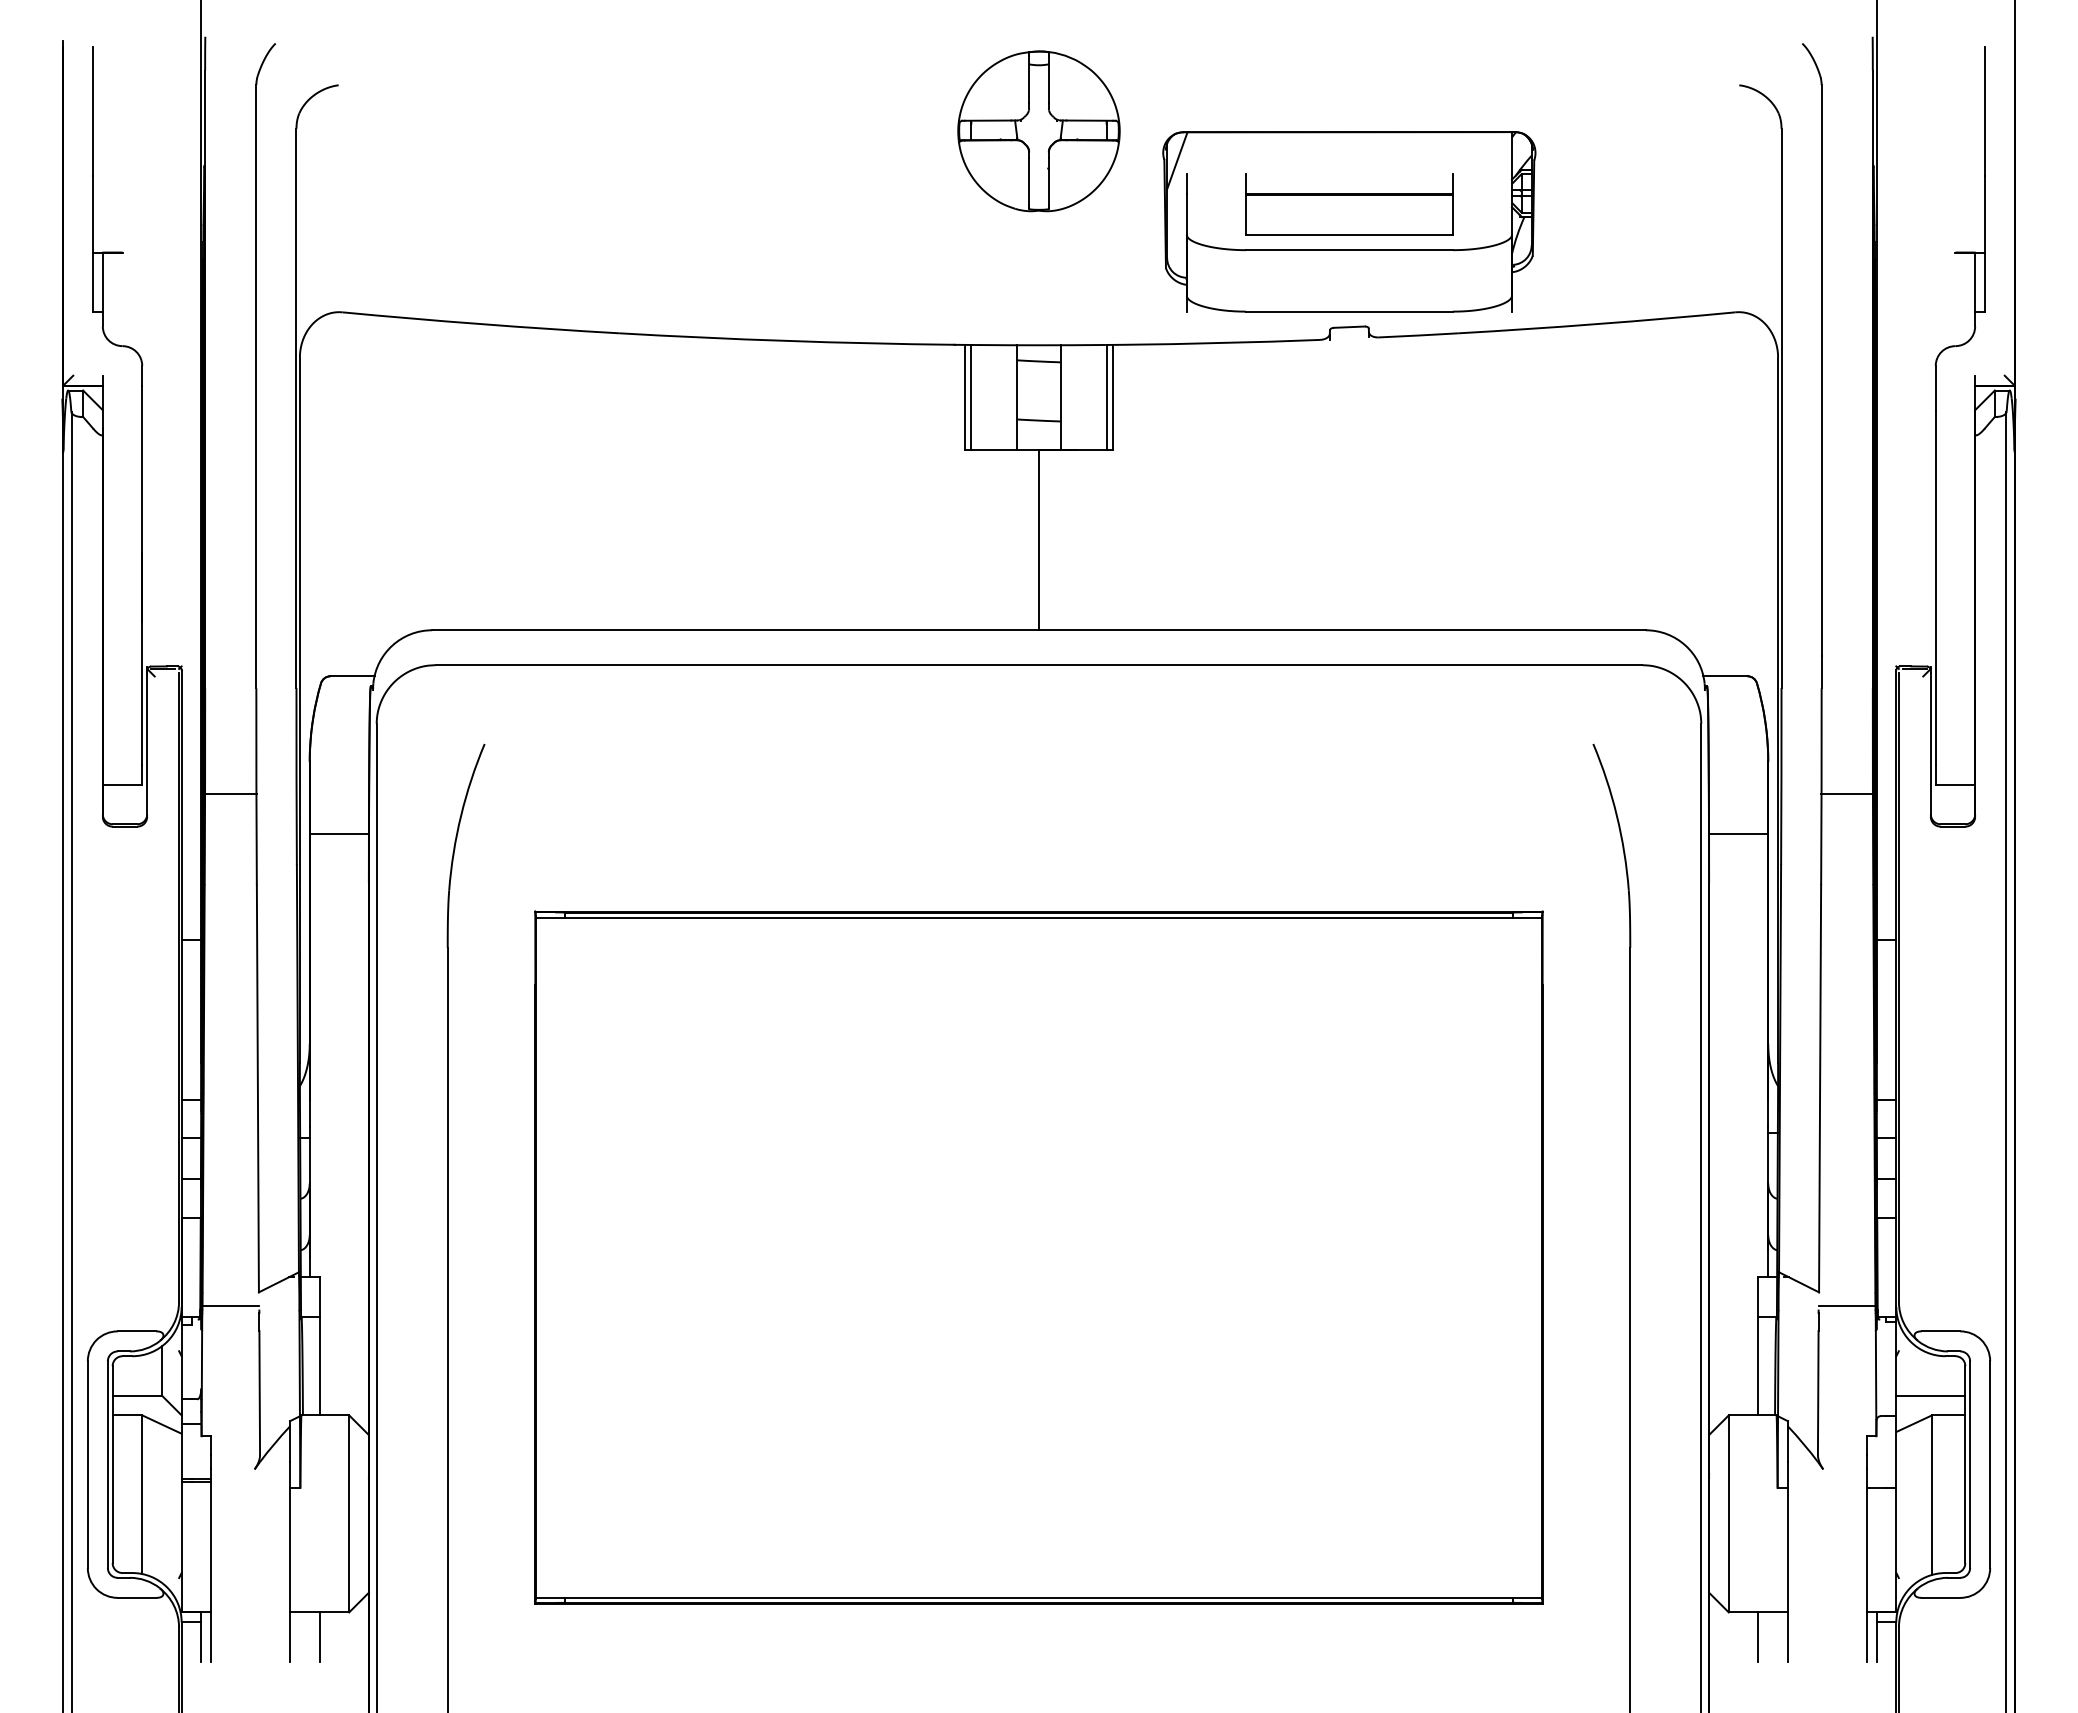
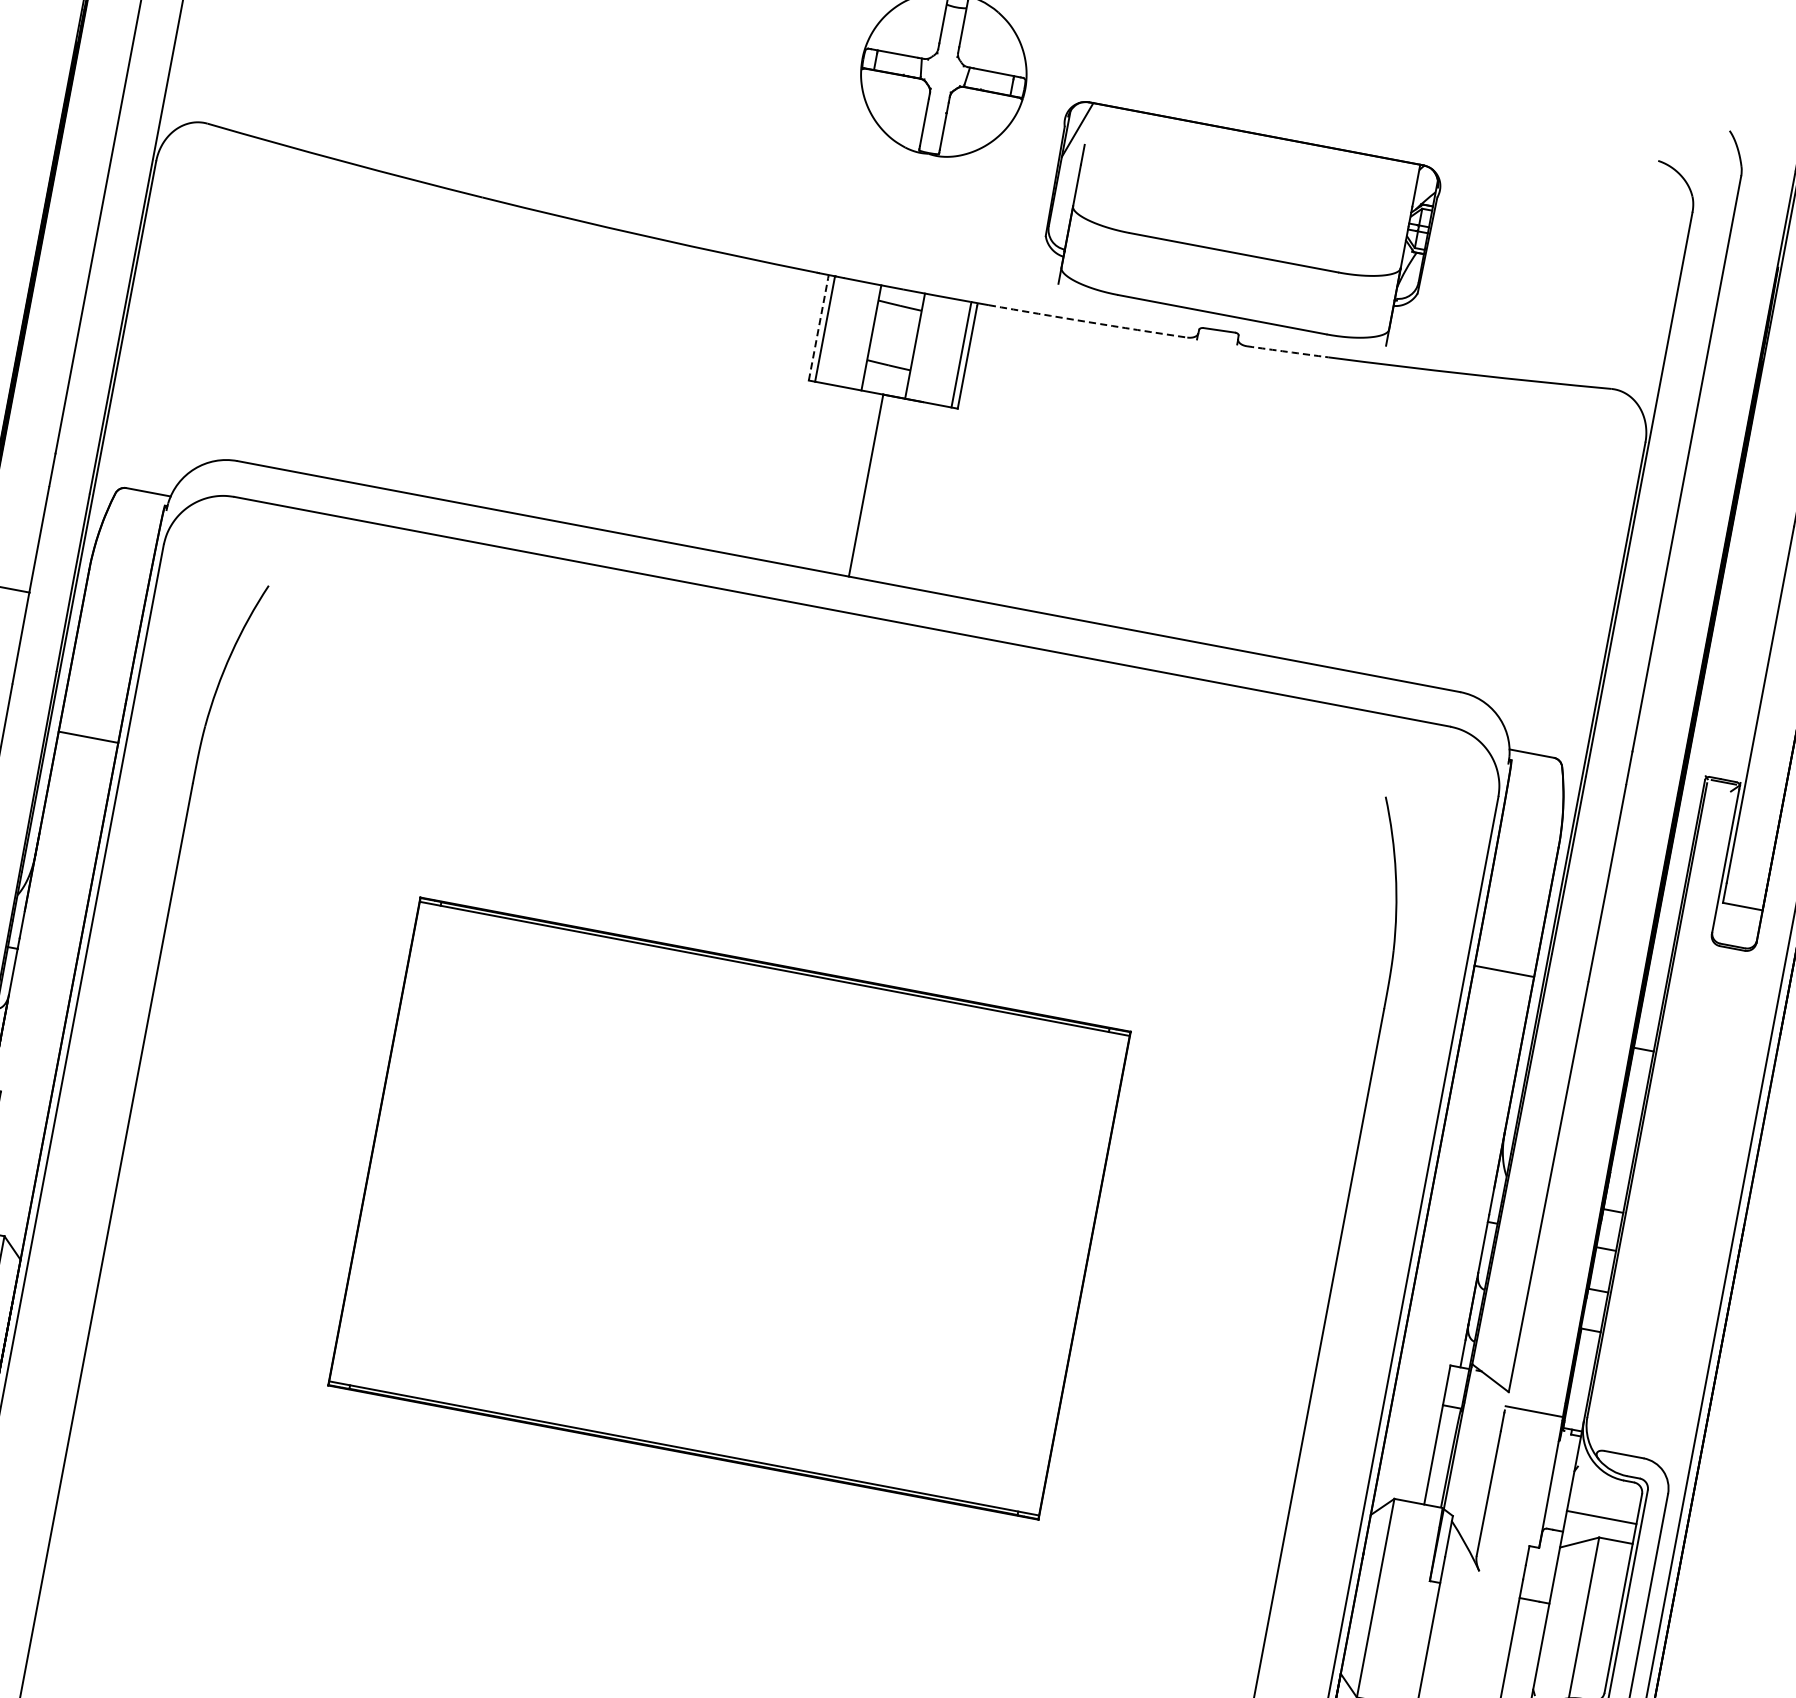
part: (1349, 204) -> (1242, 206), removed
arc: (1418, 335) -> (1287, 351), solid -> dashed
arc: (1222, 343) -> (1088, 322), solid -> dashed
line: (965, 398) -> (818, 329), solid -> dashed
line: (1847, 793) -> (1632, 894), removed
line: (338, 833) -> (87, 736), moved
line: (1738, 833) -> (1504, 970), moved
part: (1038, 1257) -> (729, 1208), size x0.7

